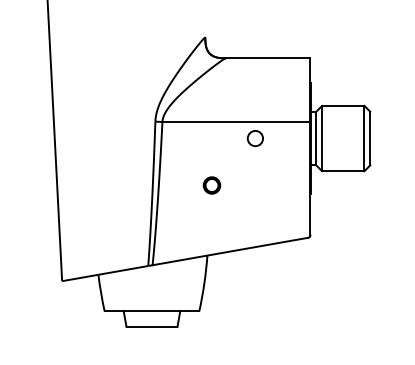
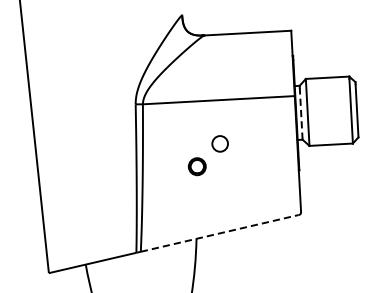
circle: (254, 138) -> (219, 143), moved
line: (315, 139) -> (300, 113), solid -> dashed
line: (230, 251) -> (219, 233), solid -> dashed

